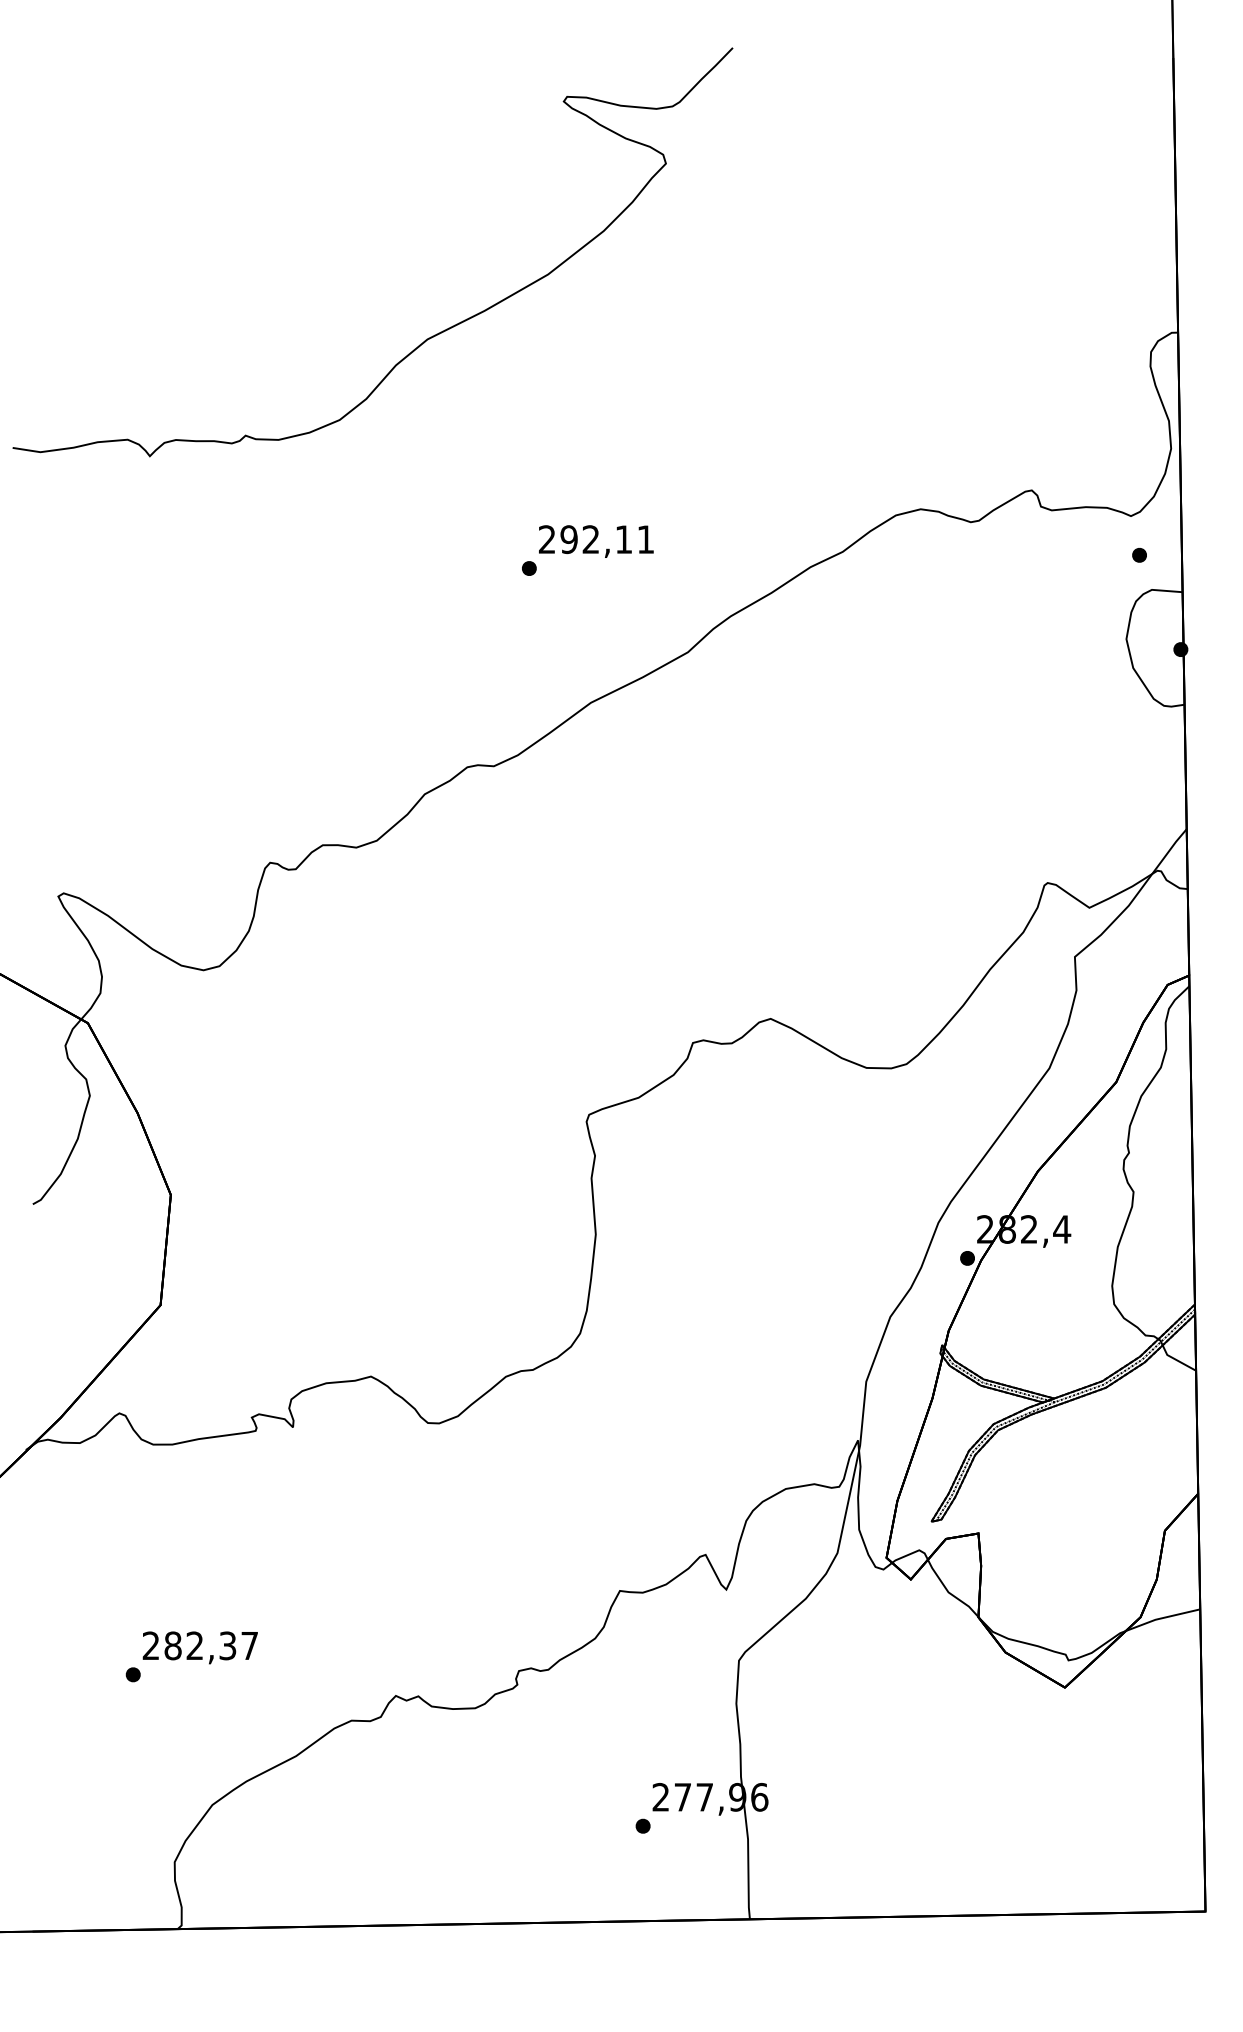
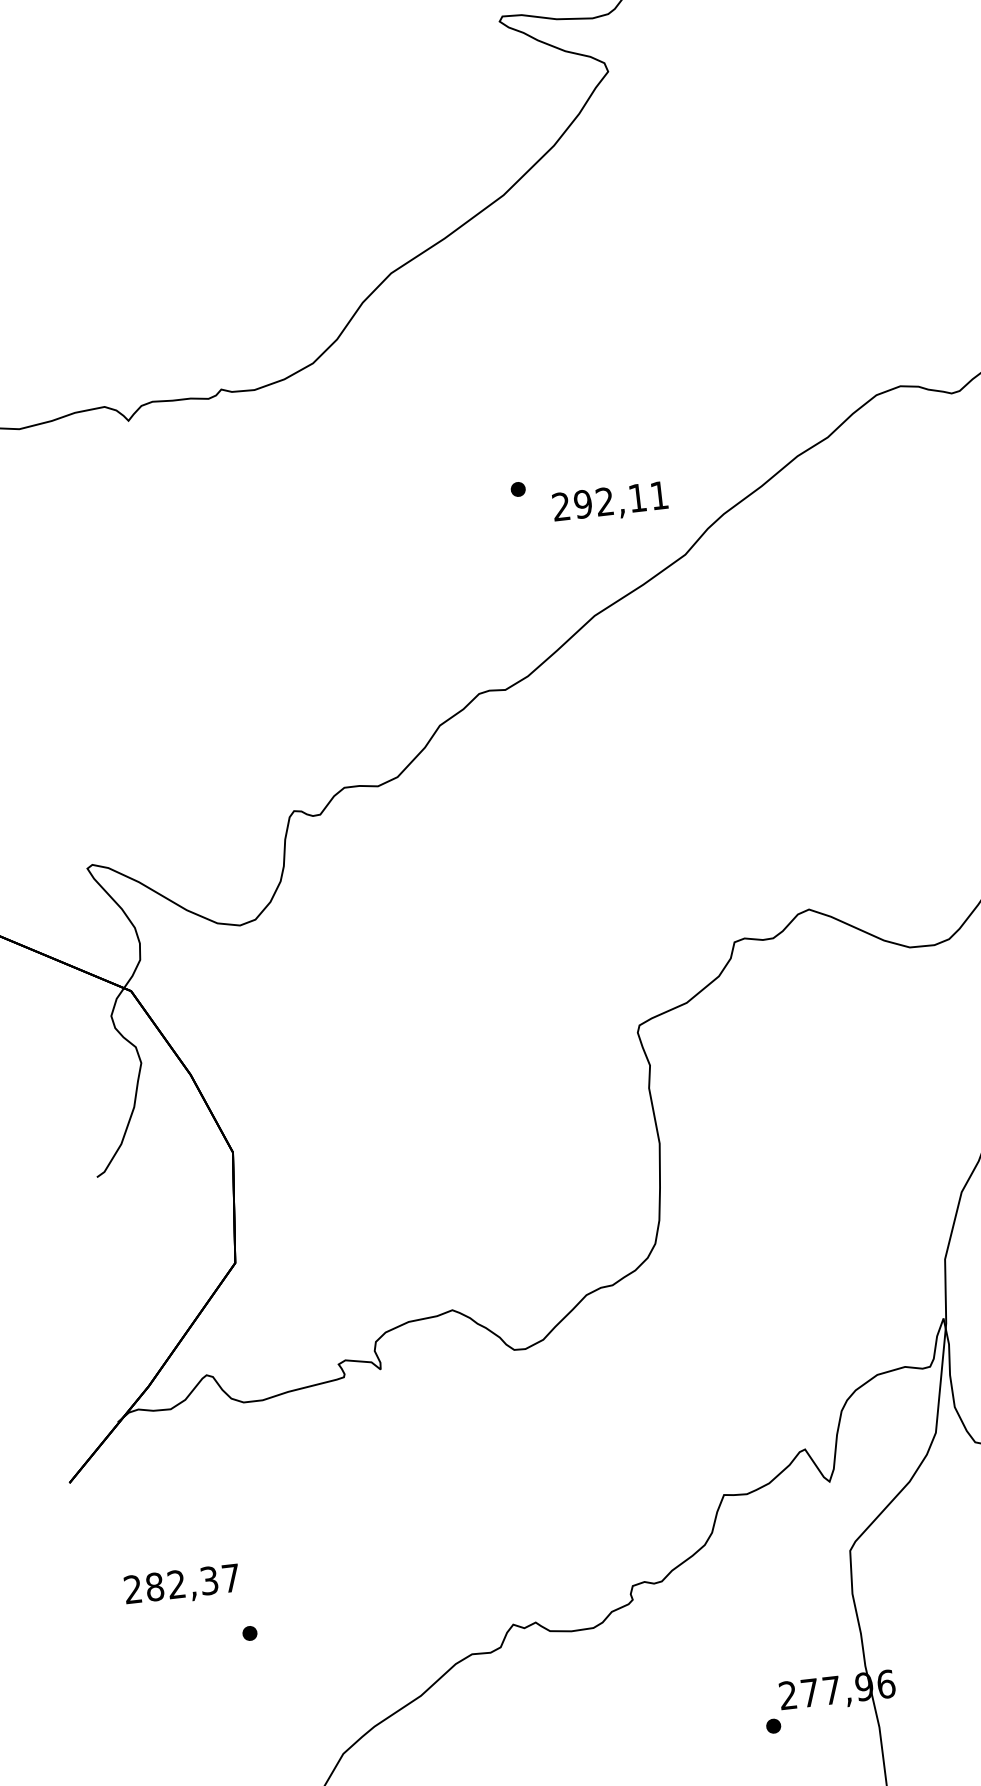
text: (596, 541) -> (610, 503), moved
text: (199, 1647) -> (181, 1585), moved

